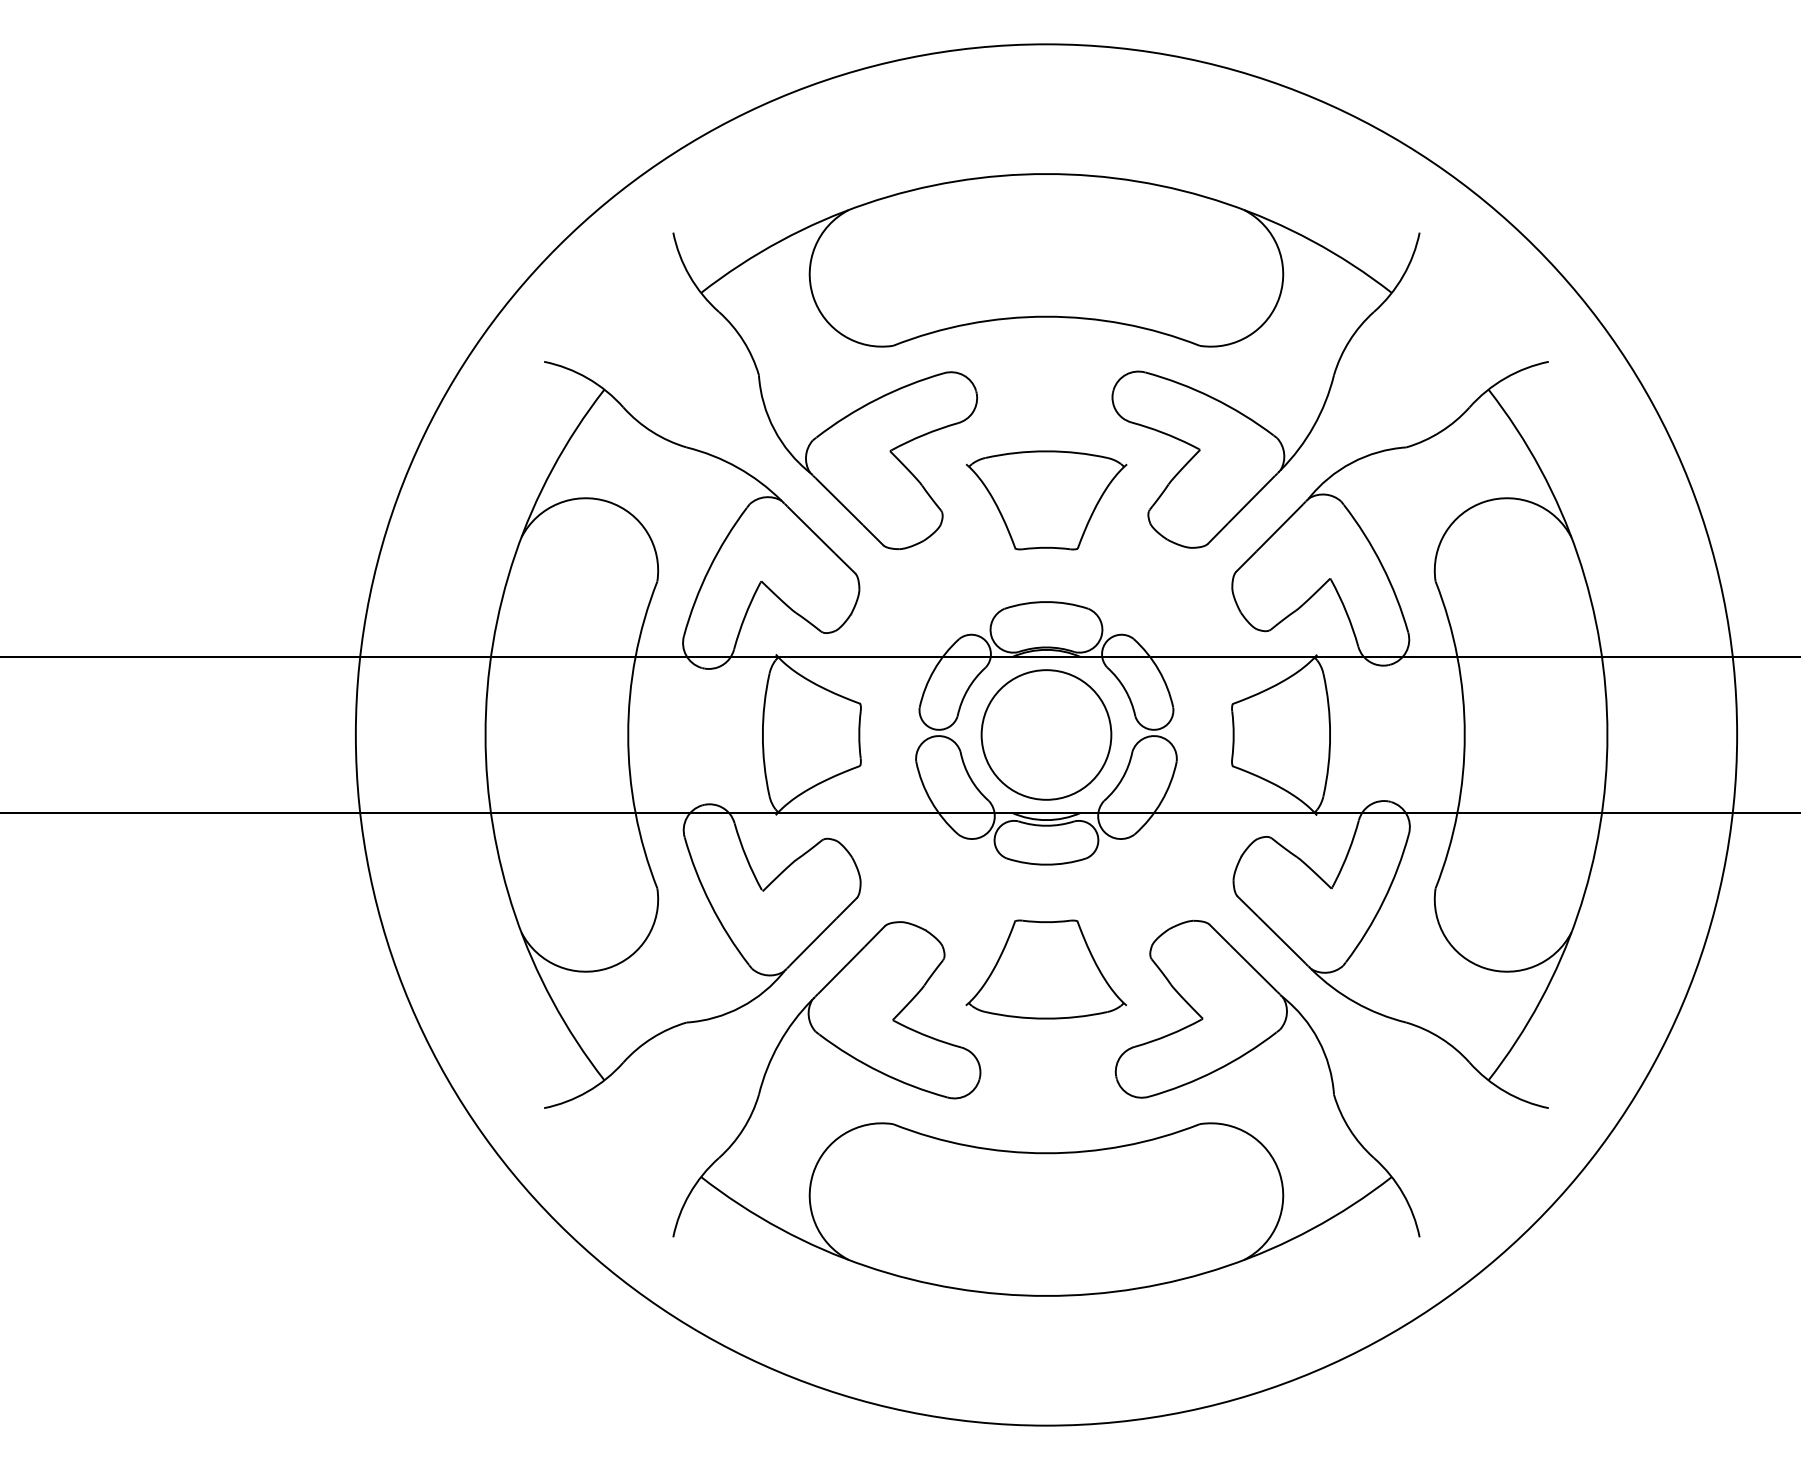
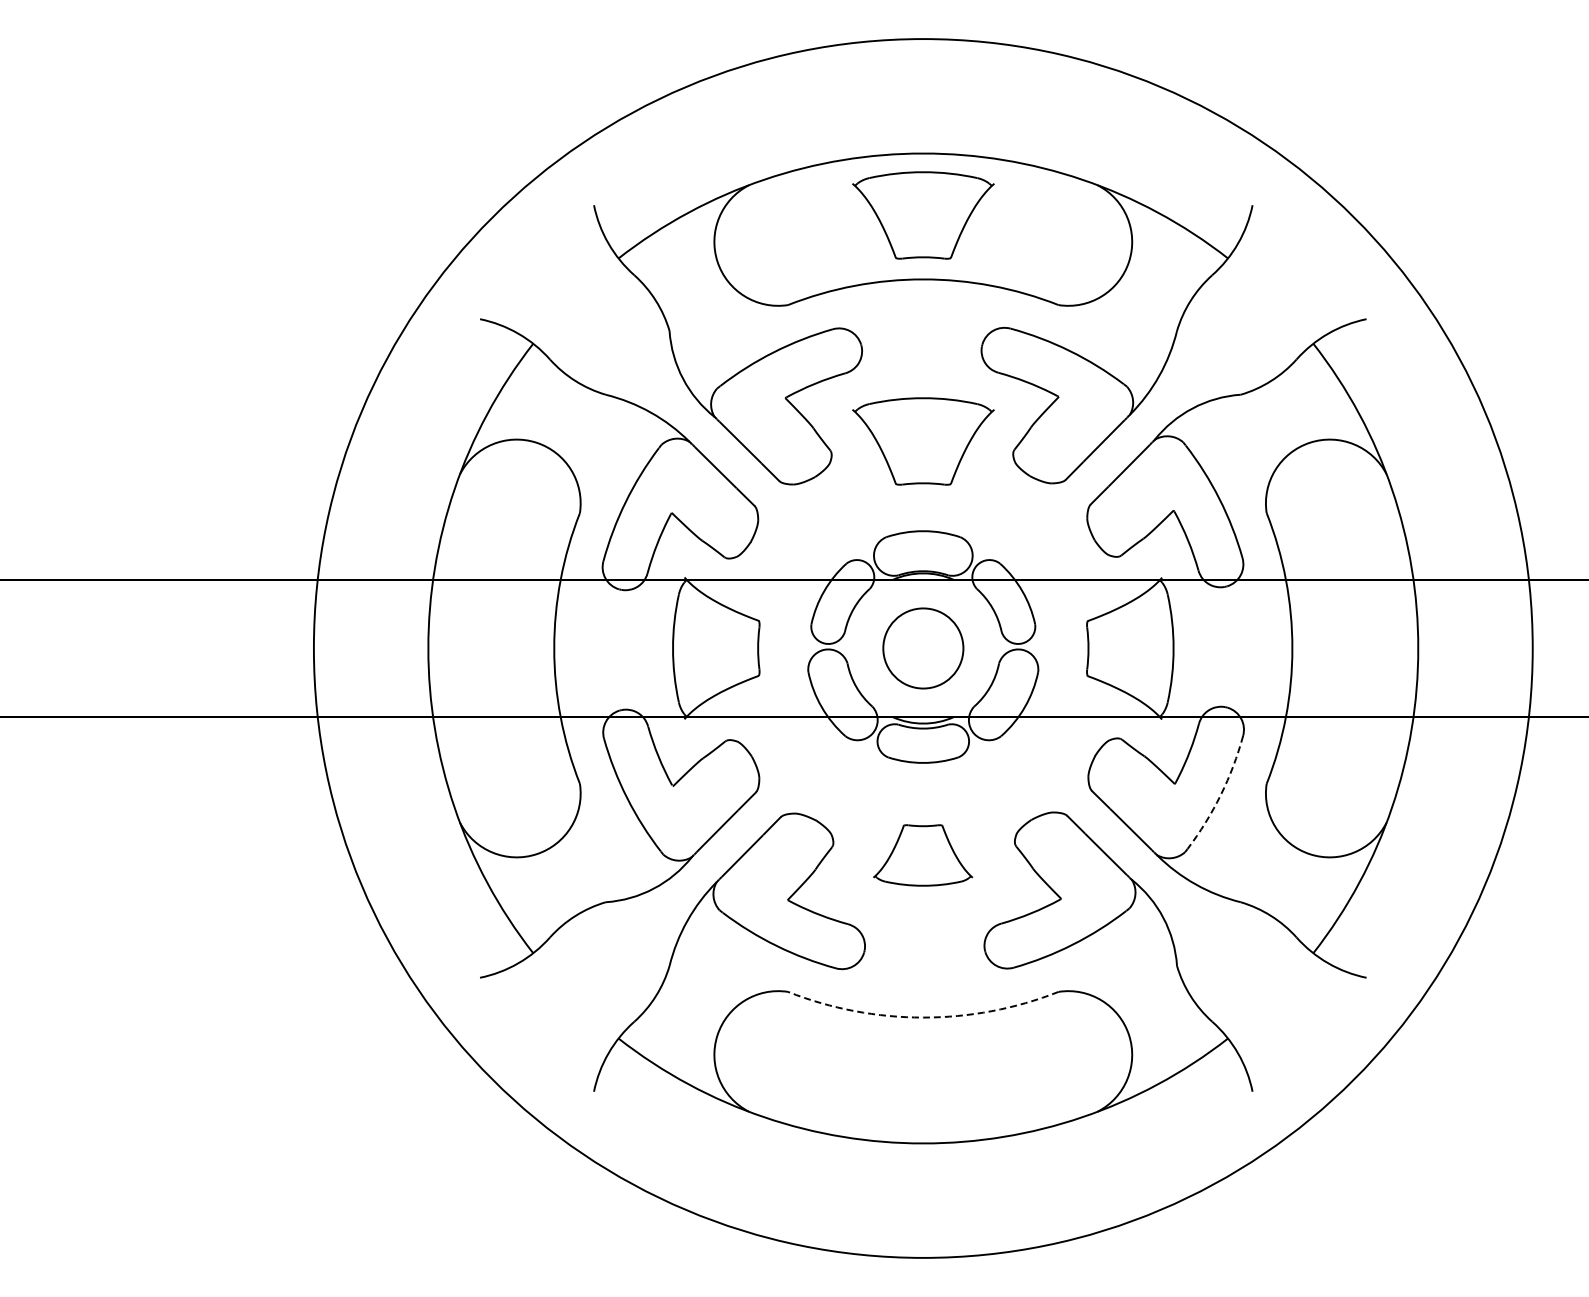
part: (1046, 244) -> (923, 215), added
circle: (1046, 735) -> (923, 648), size x0.7
arc: (1383, 901) -> (1220, 795), solid -> dashed
part: (1045, 969) -> (922, 855), size x0.7
arc: (1046, 1153) -> (923, 1017), solid -> dashed

